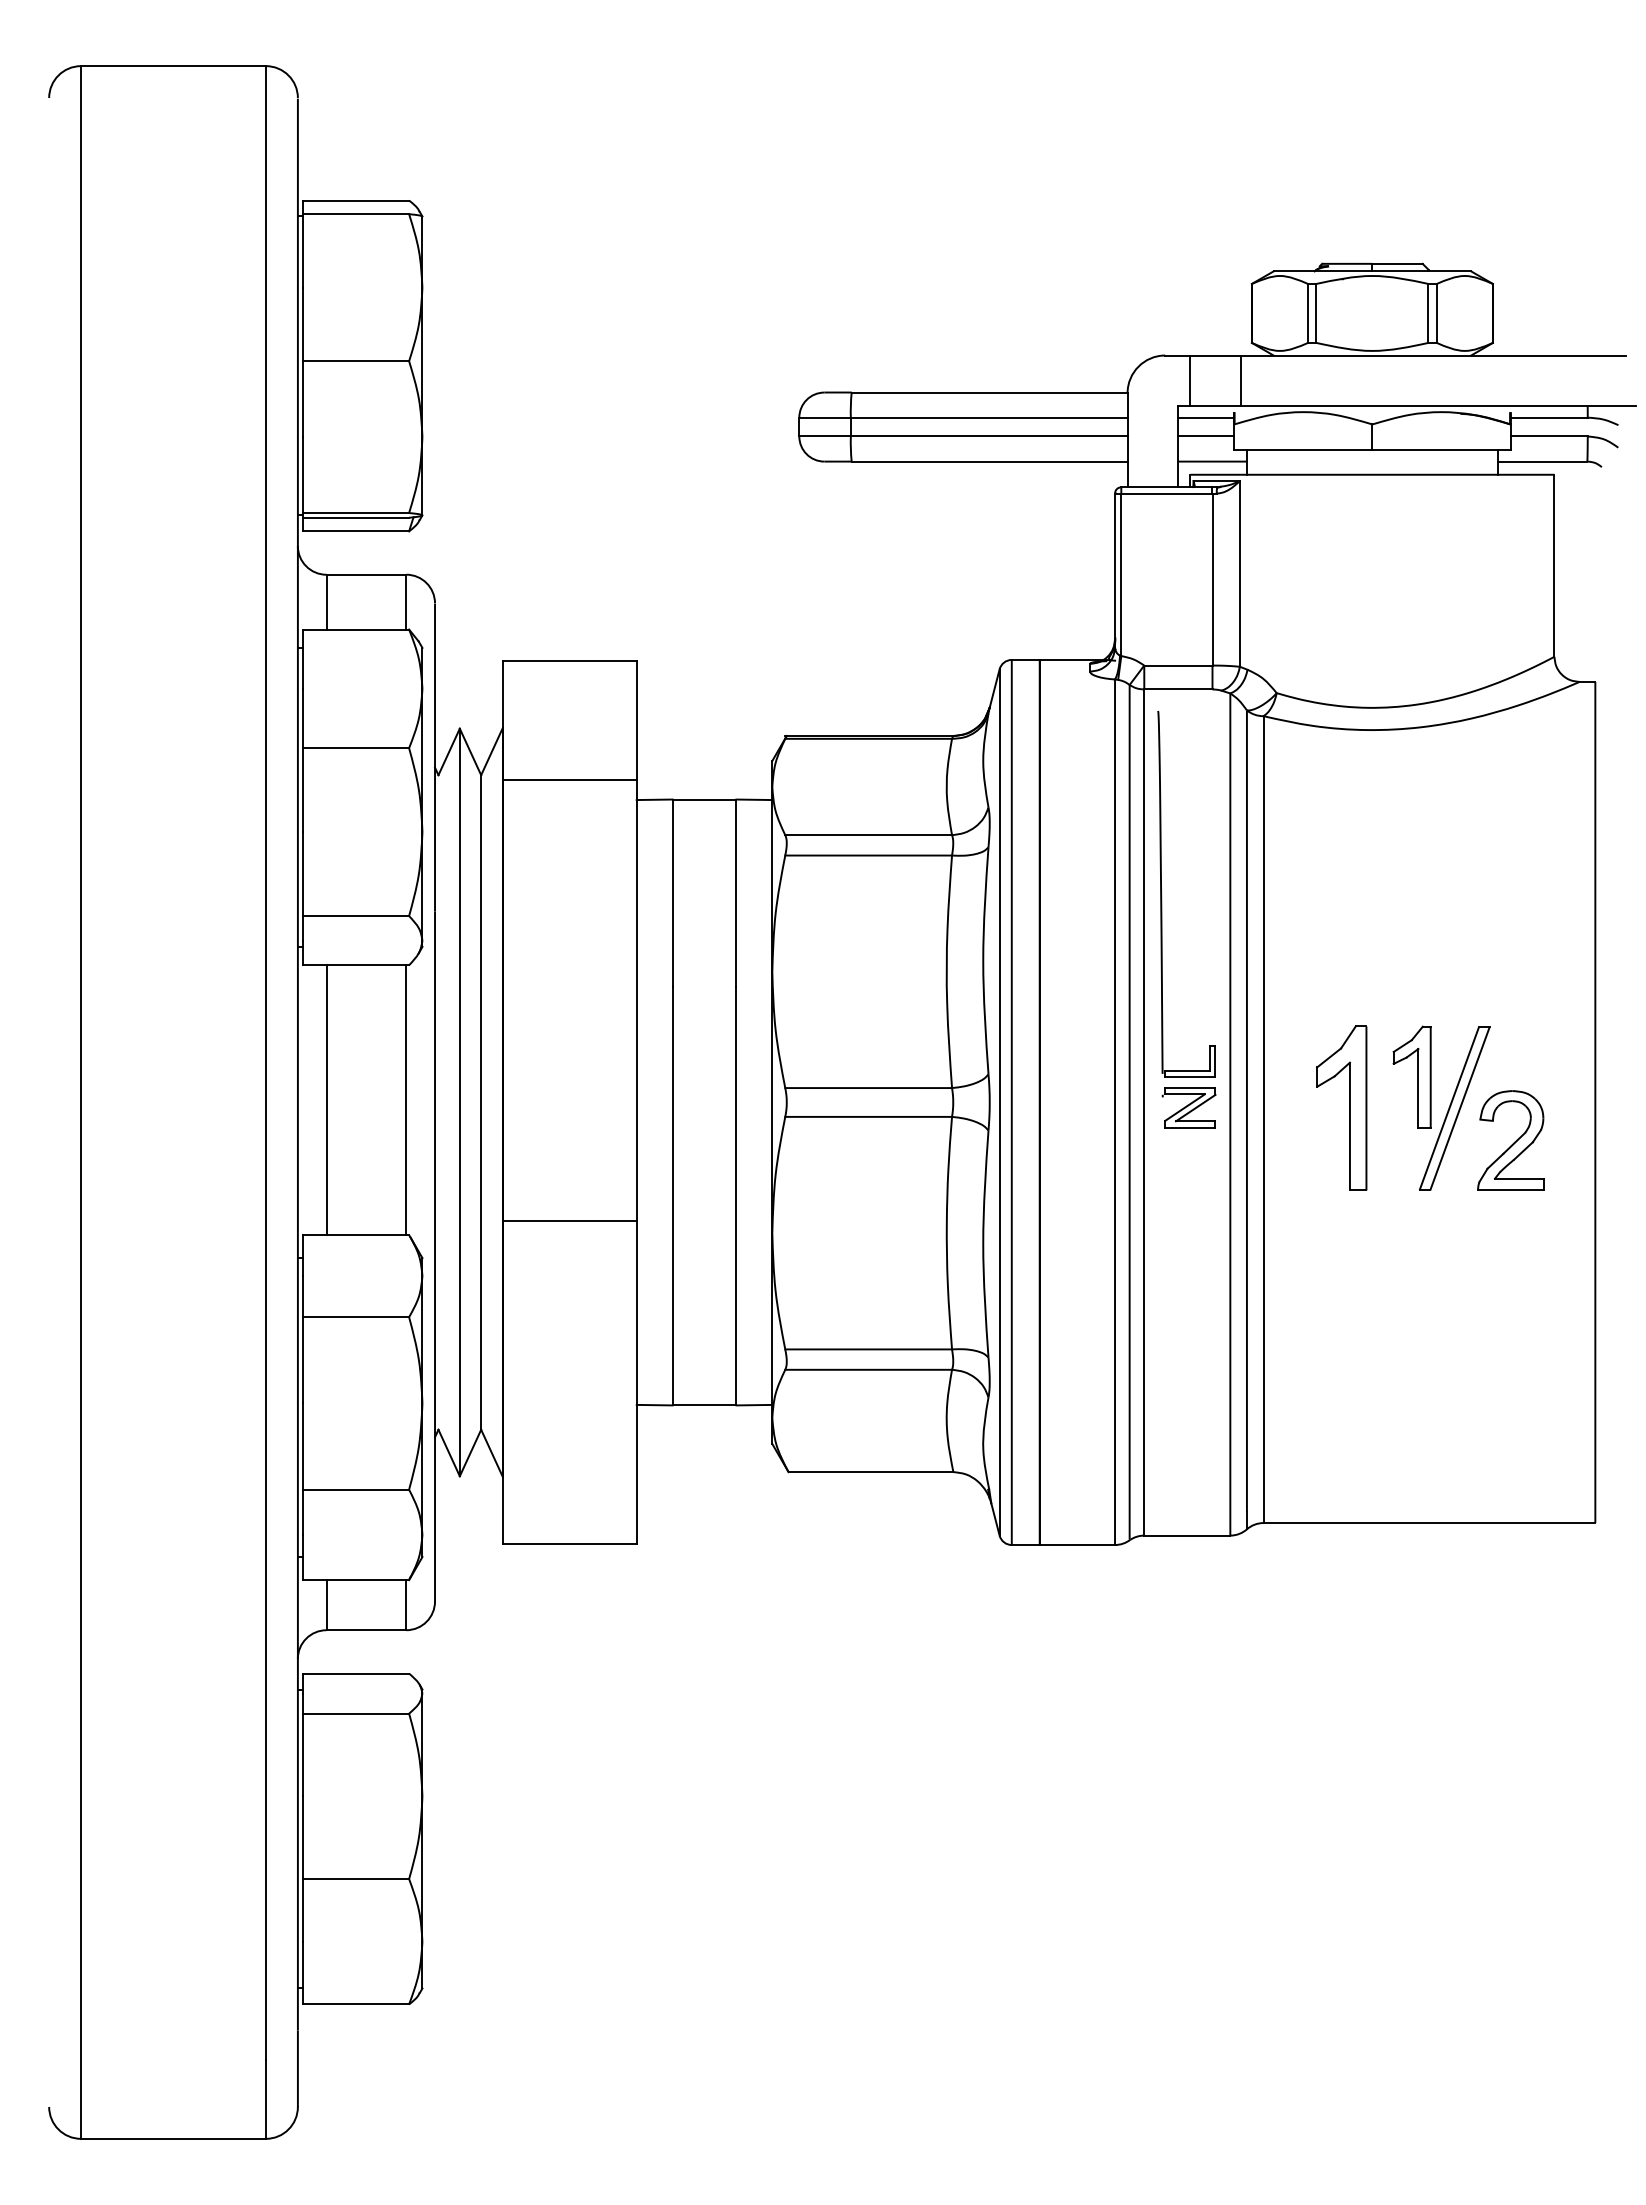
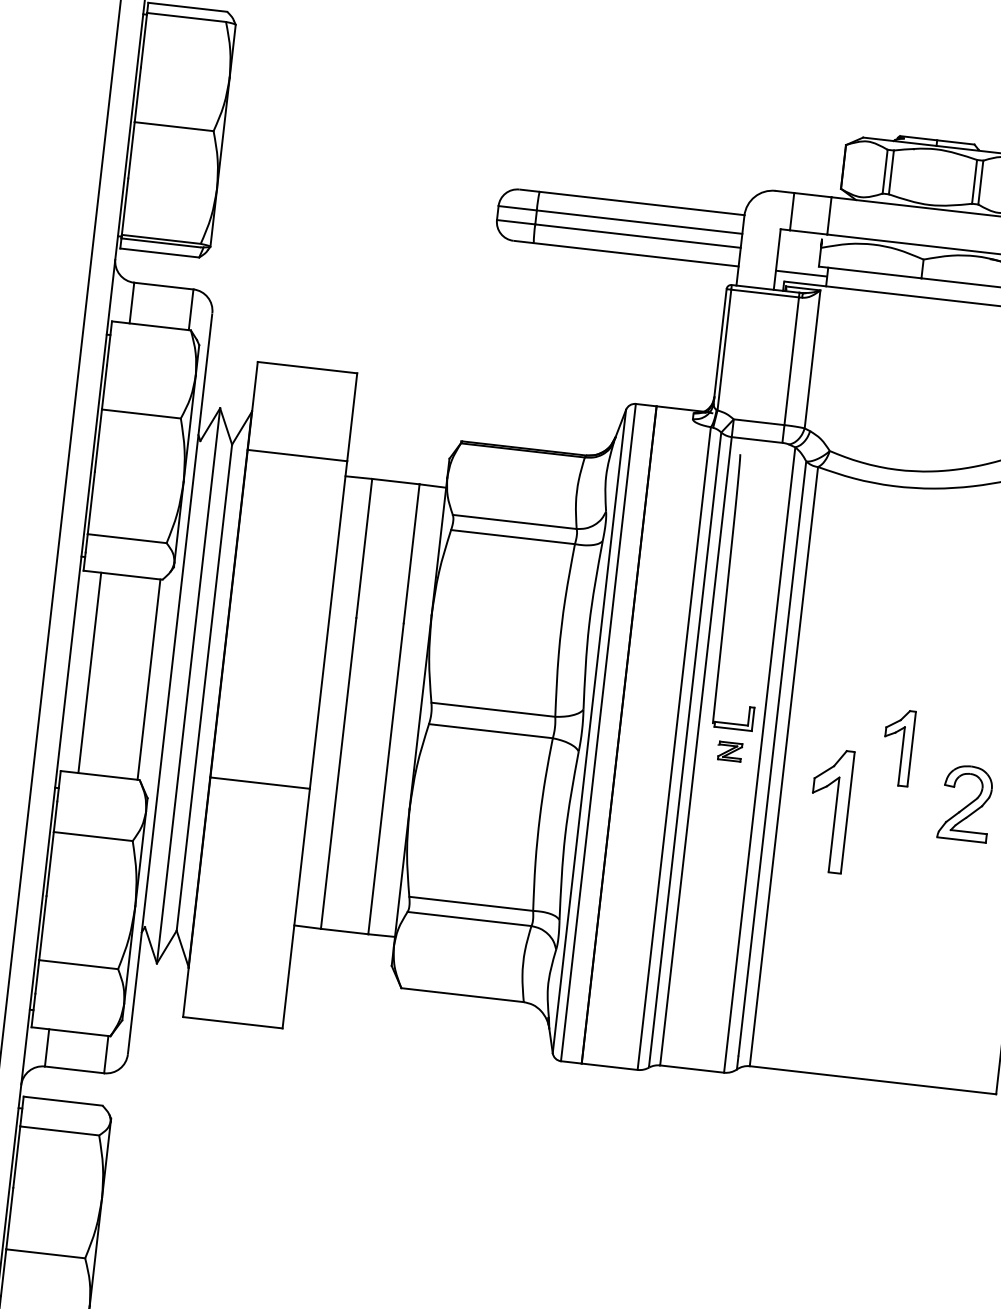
line: (1205, 417) -> (800, 240), removed
line: (1205, 436) -> (798, 254), removed
part: (1188, 1107) -> (729, 751), size x0.6
part: (1349, 1107) -> (835, 810), moved
part: (1454, 1108) -> (926, 774), removed

